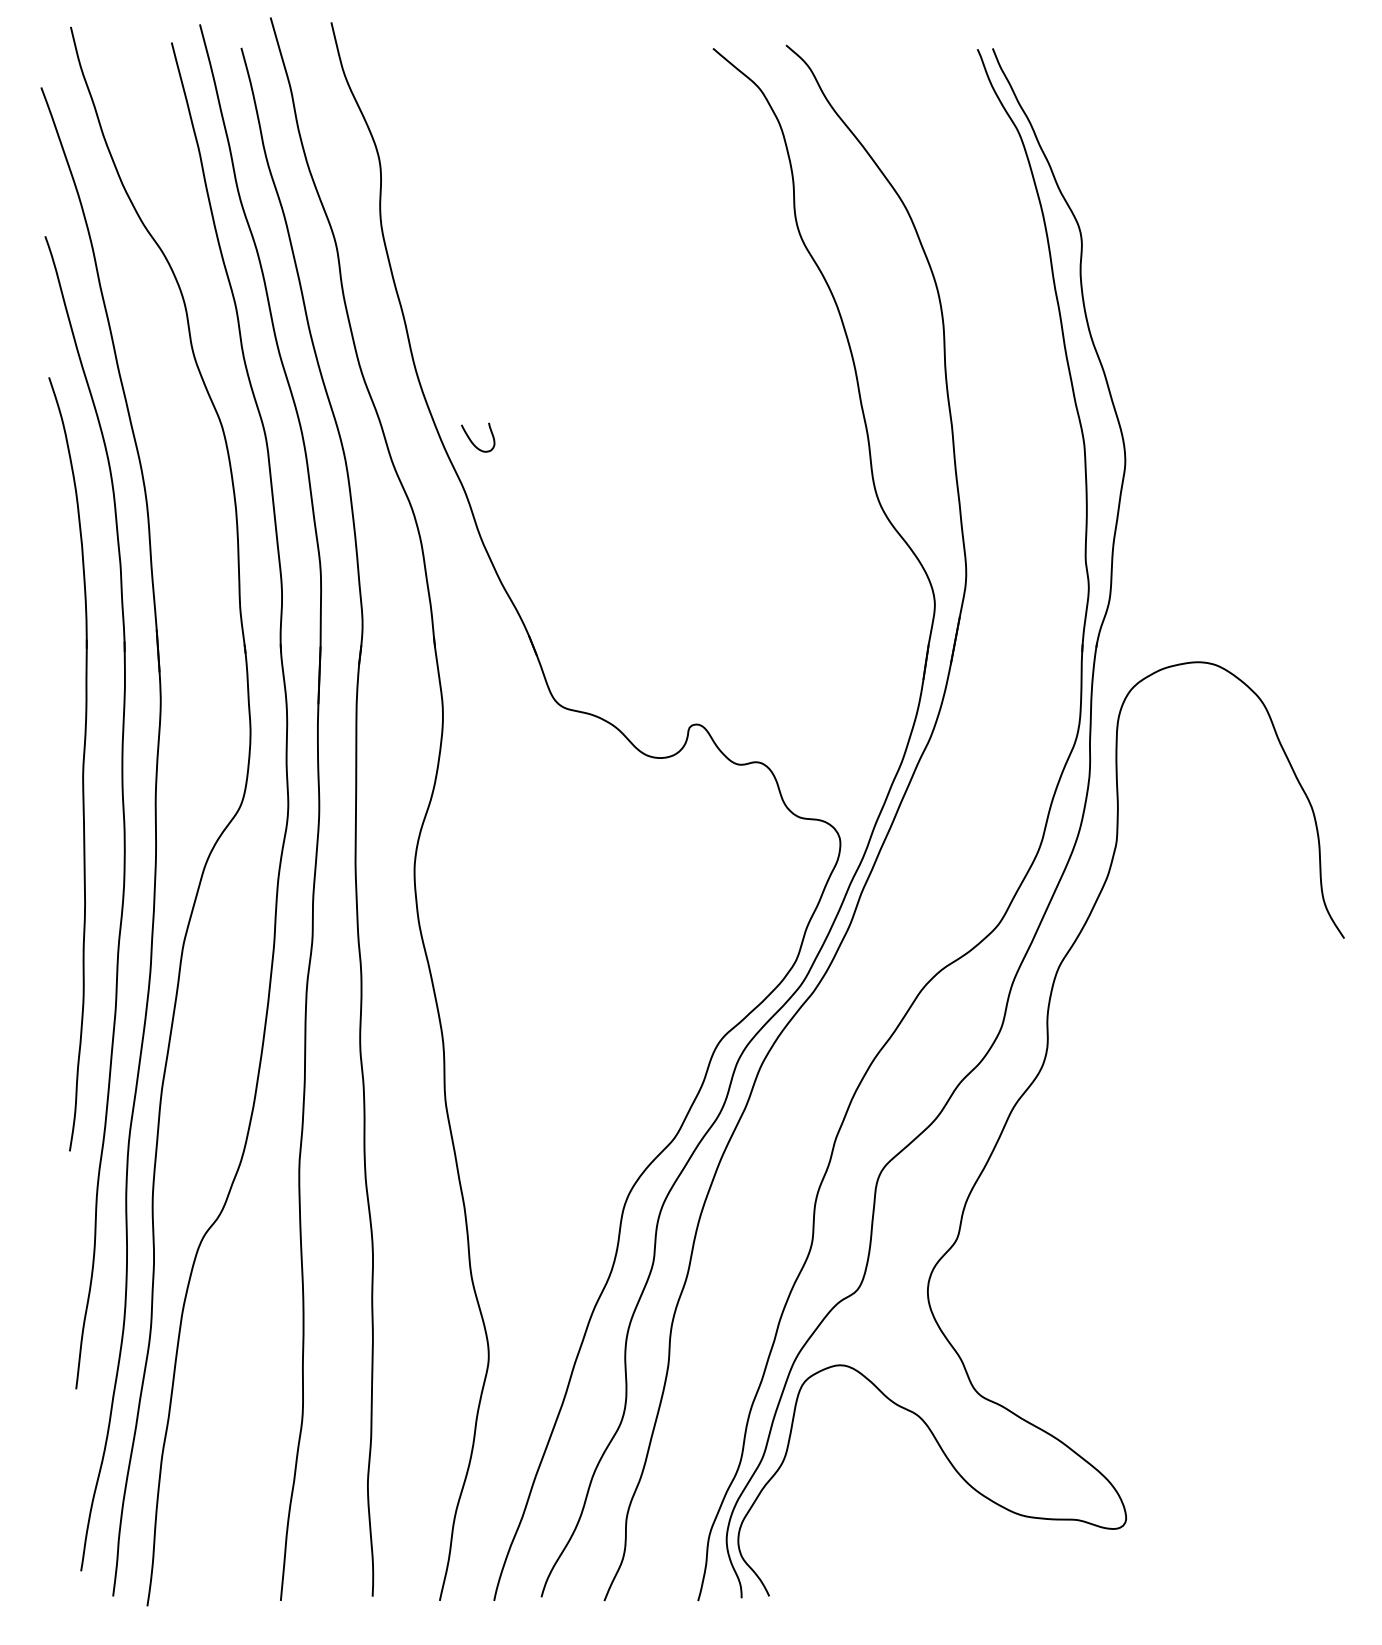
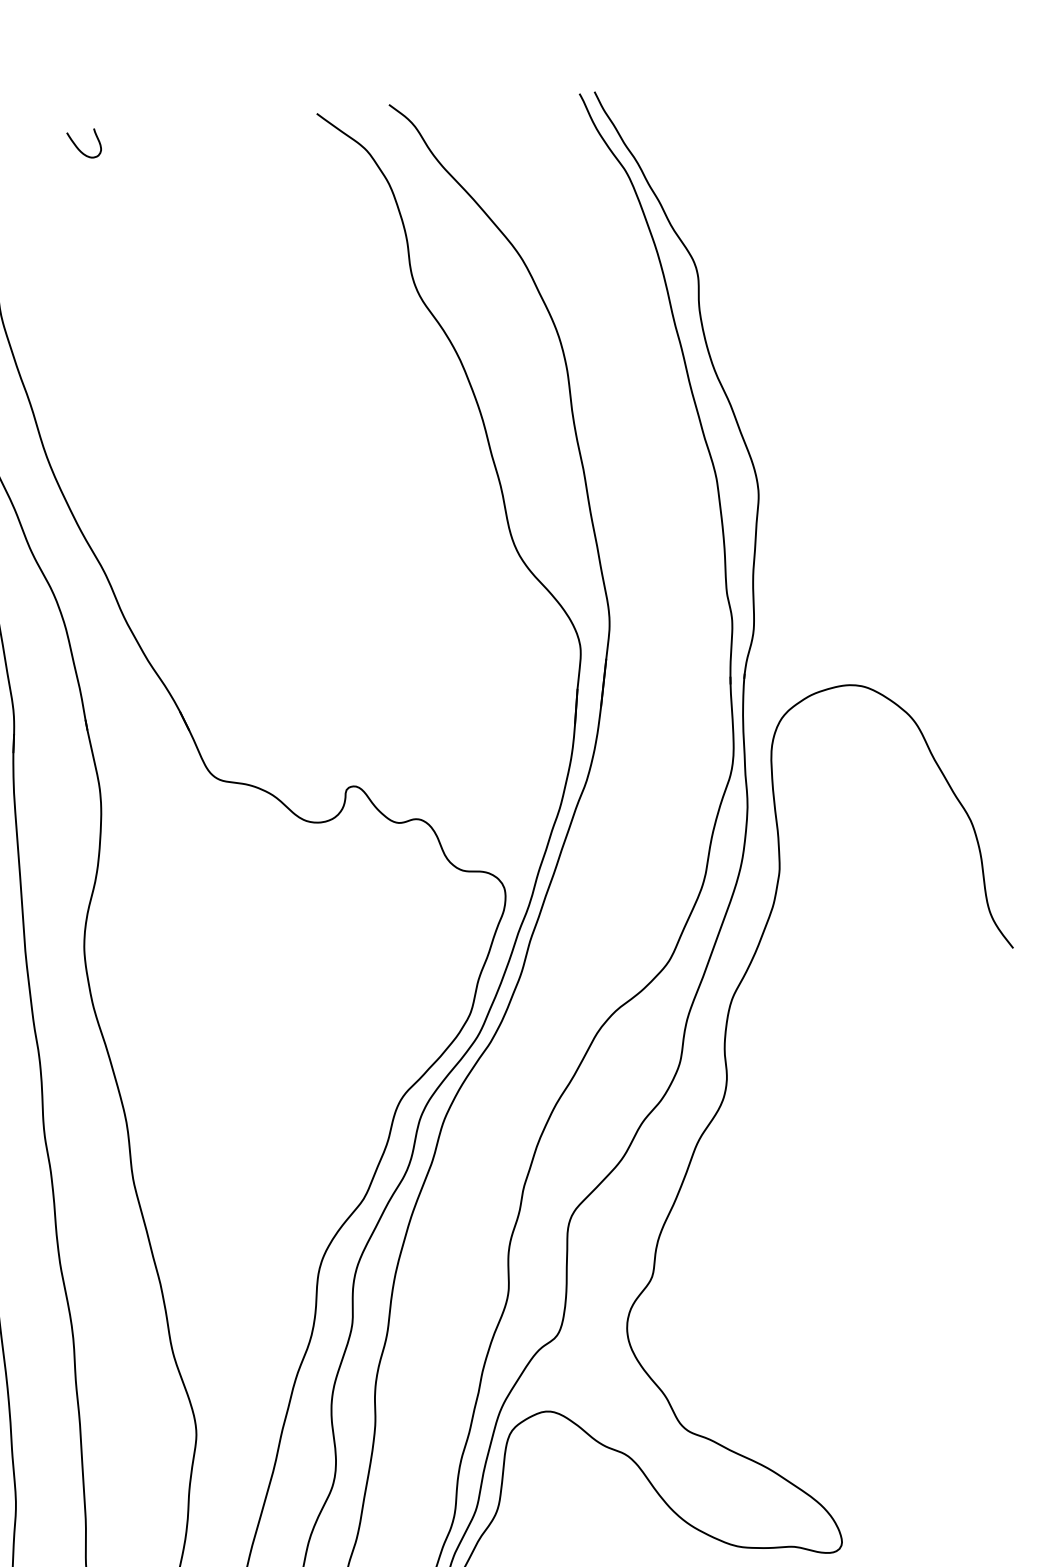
curve: (473, 442) -> (80, 149), moved

